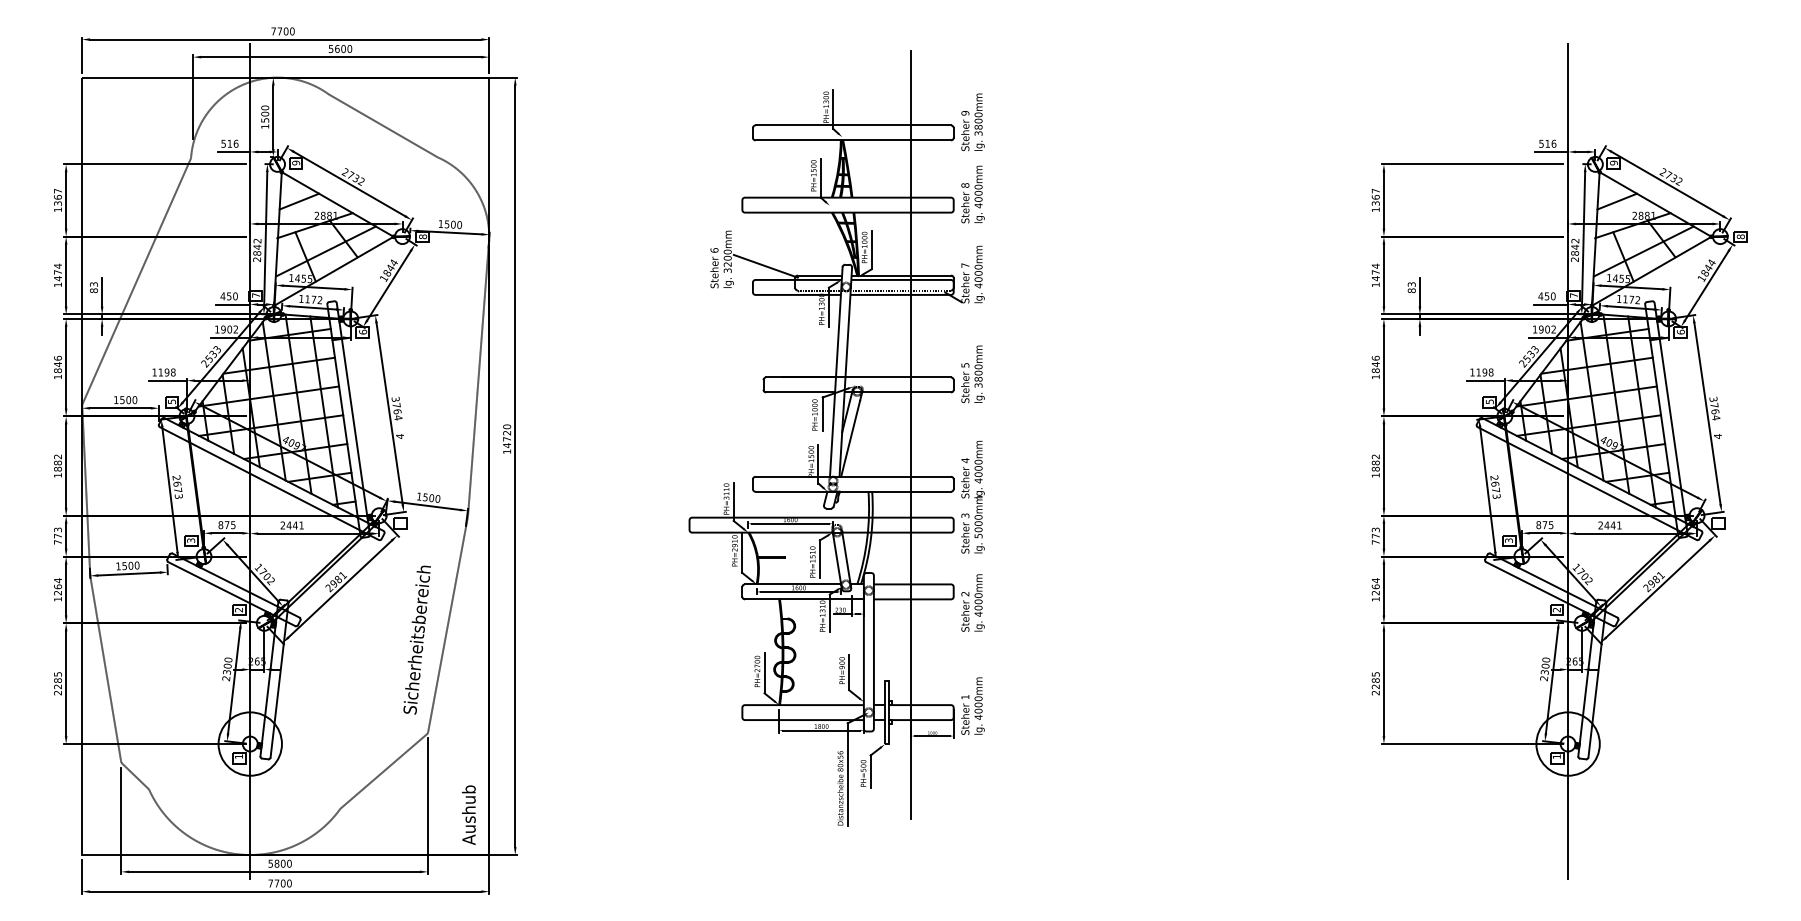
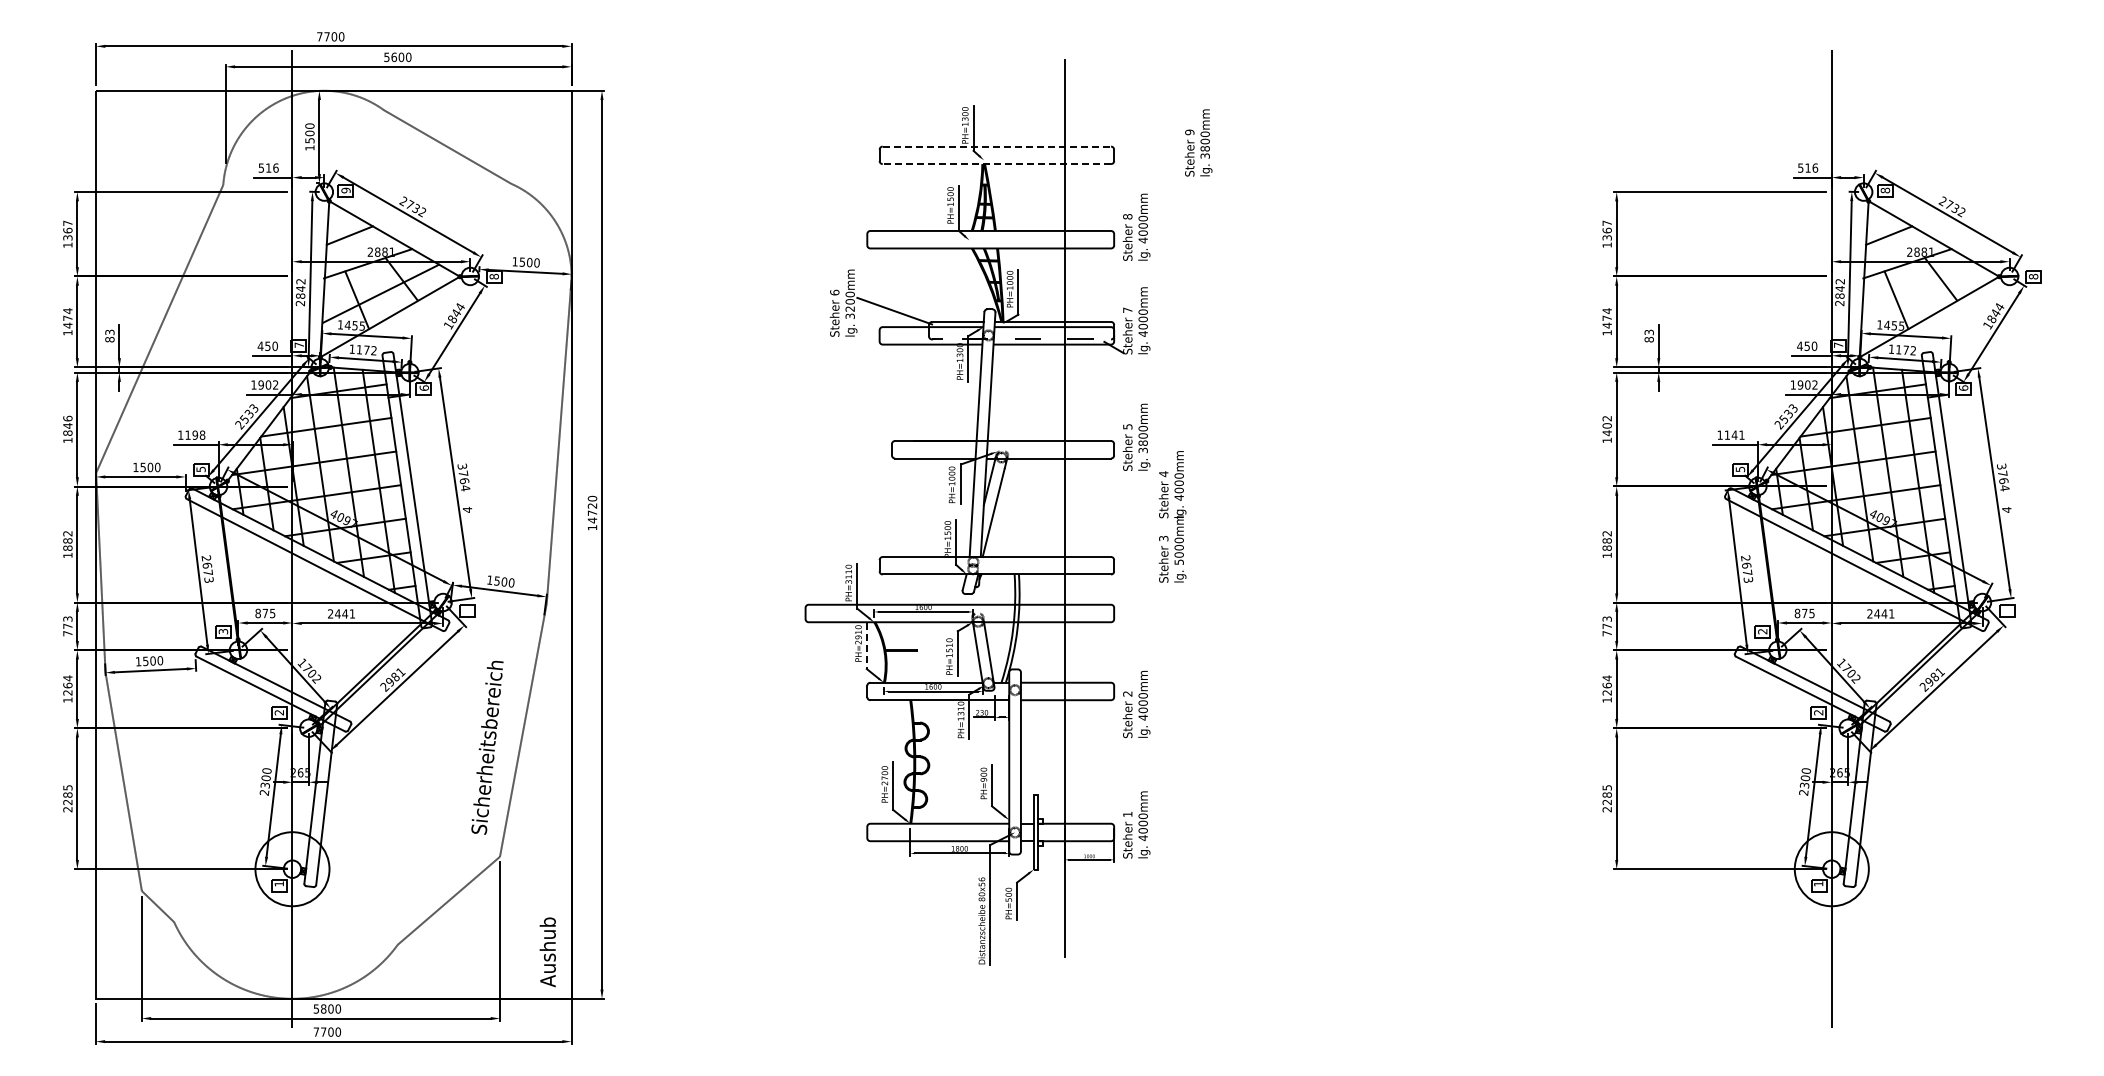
text: (972, 121) -> (1198, 142), moved
line: (853, 125) -> (997, 146), solid -> dashed
line: (852, 140) -> (996, 164), solid -> dashed
text: (1614, 163) -> (1885, 190), 9 -> 8
line: (1644, 251) -> (1920, 293), removed
text: (1375, 364) -> (1606, 425), 1846 -> 1402
text: (1487, 371) -> (1737, 434), 1198 -> 1141
text: (972, 496) -> (1172, 516), moved
text: (1509, 540) -> (1763, 631), 3 -> 2
line: (741, 553) -> (866, 646), solid -> dashed

